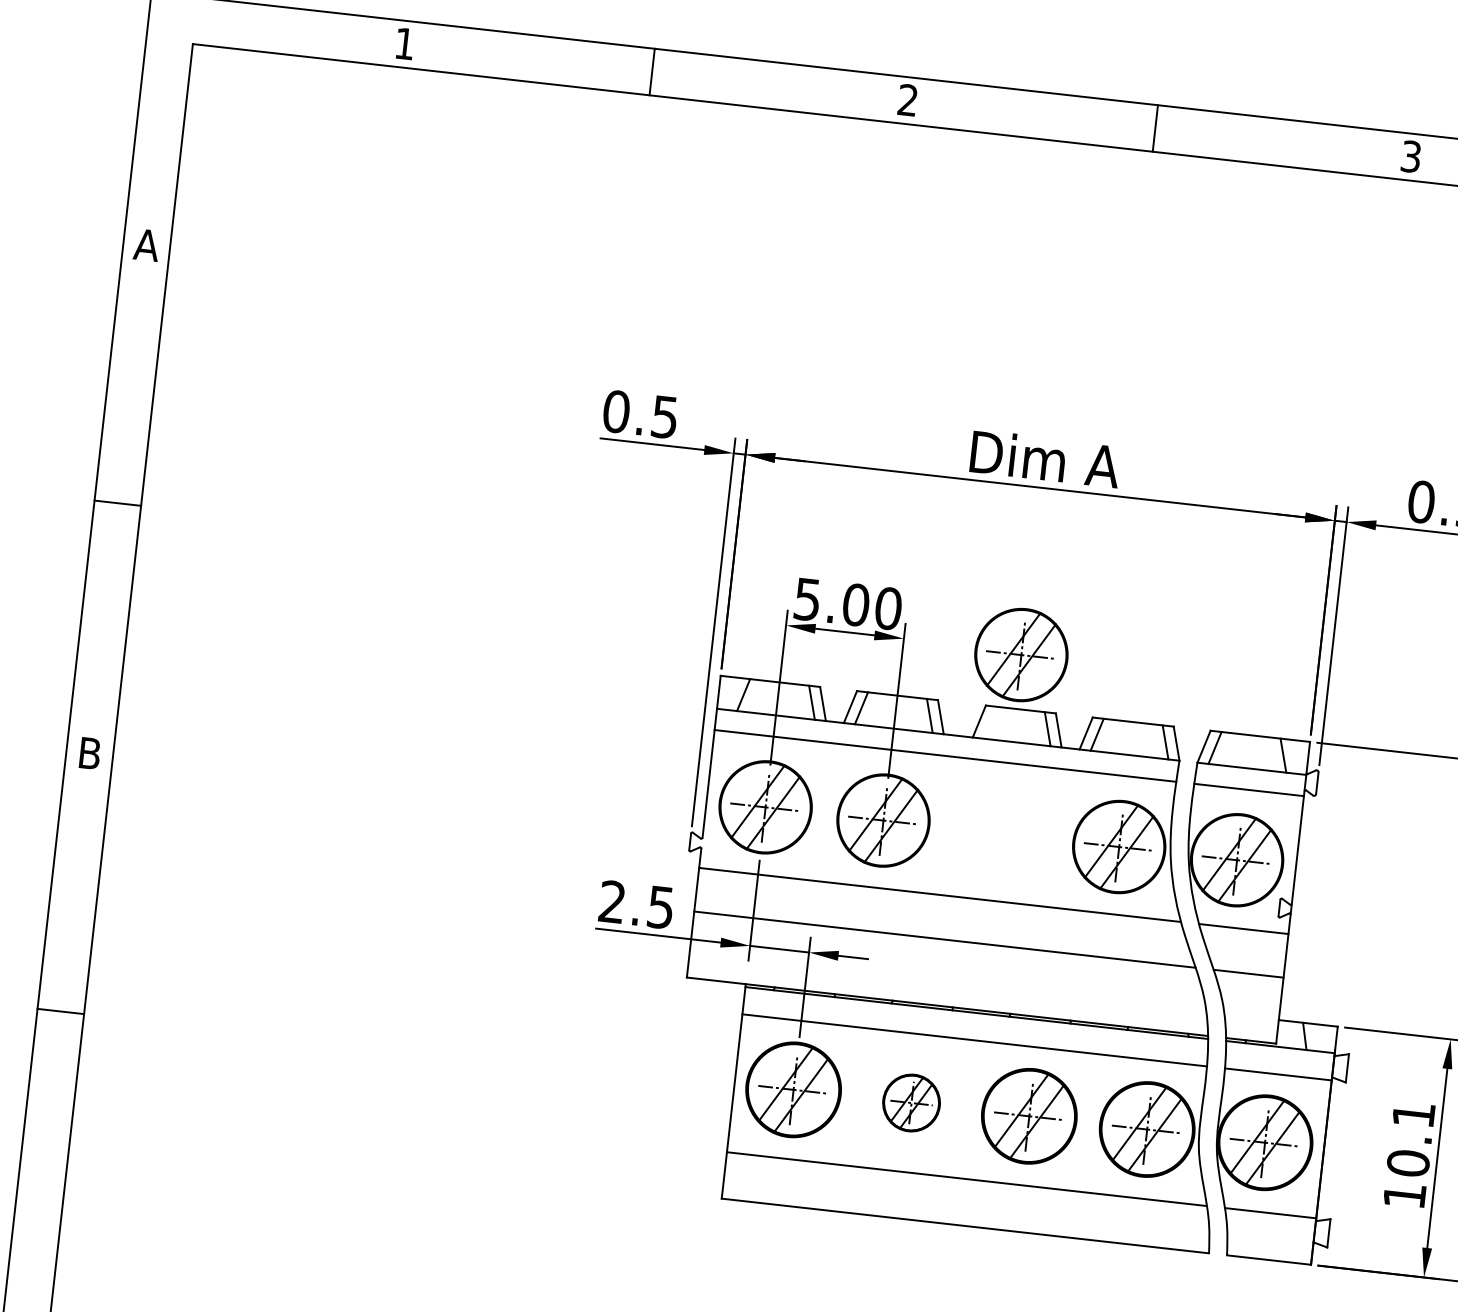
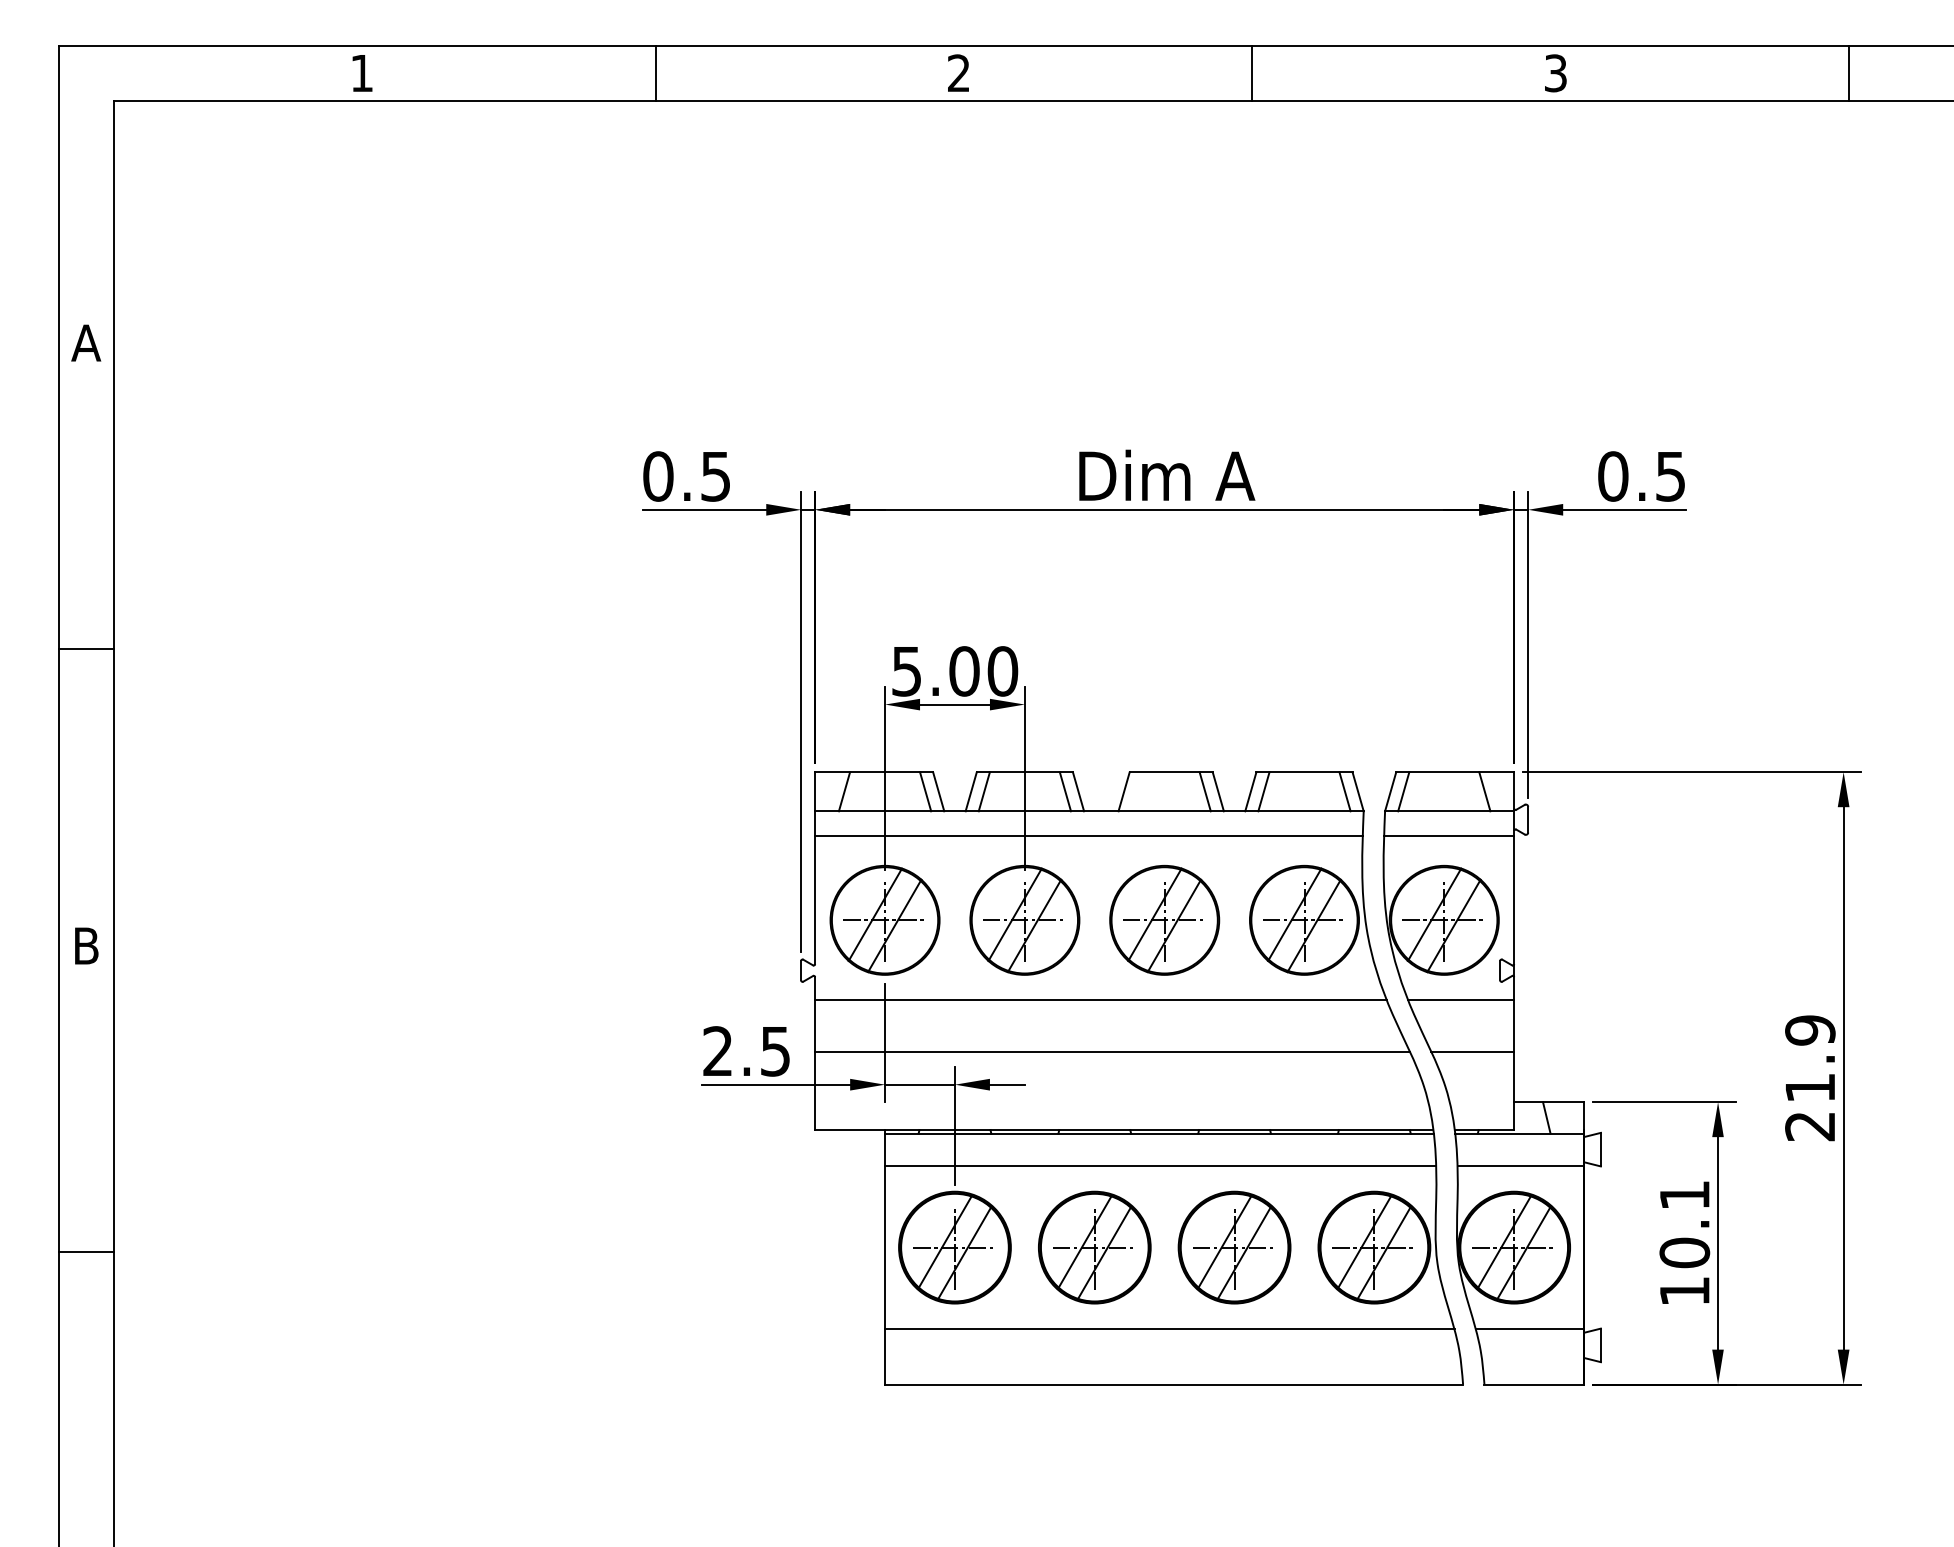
part: (1021, 655) -> (1164, 920), moved
part: (911, 1102) -> (1094, 1247), size x1.67

